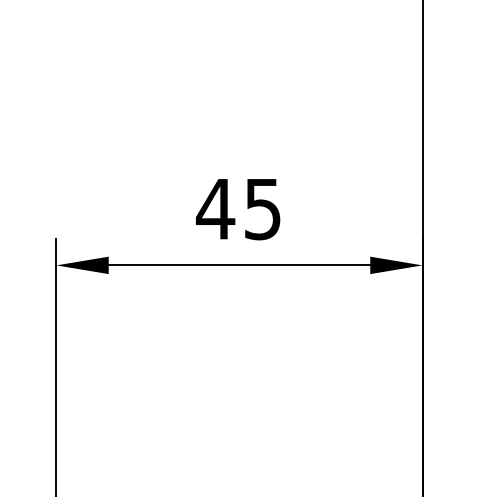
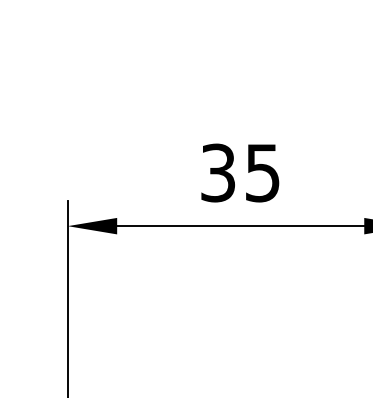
text: (215, 209) -> (218, 173), 45 -> 35

